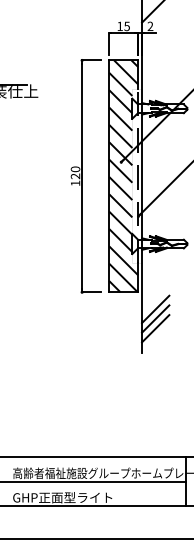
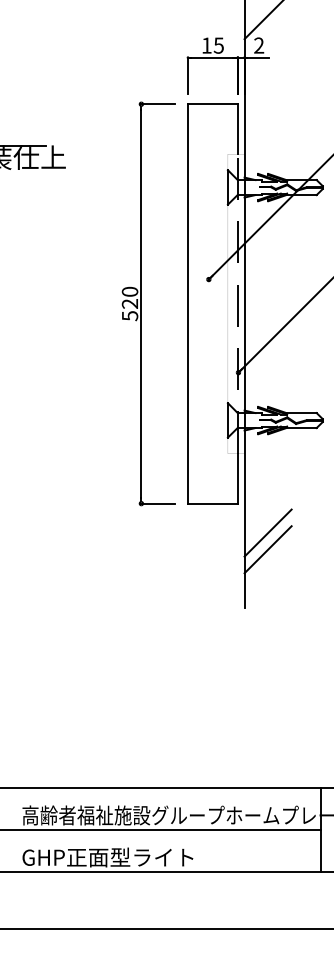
hatch: (123, 176) -> (212, 304), removed
text: (75, 183) -> (129, 316), 120 -> 520
line: (155, 328) -> (267, 565), removed

